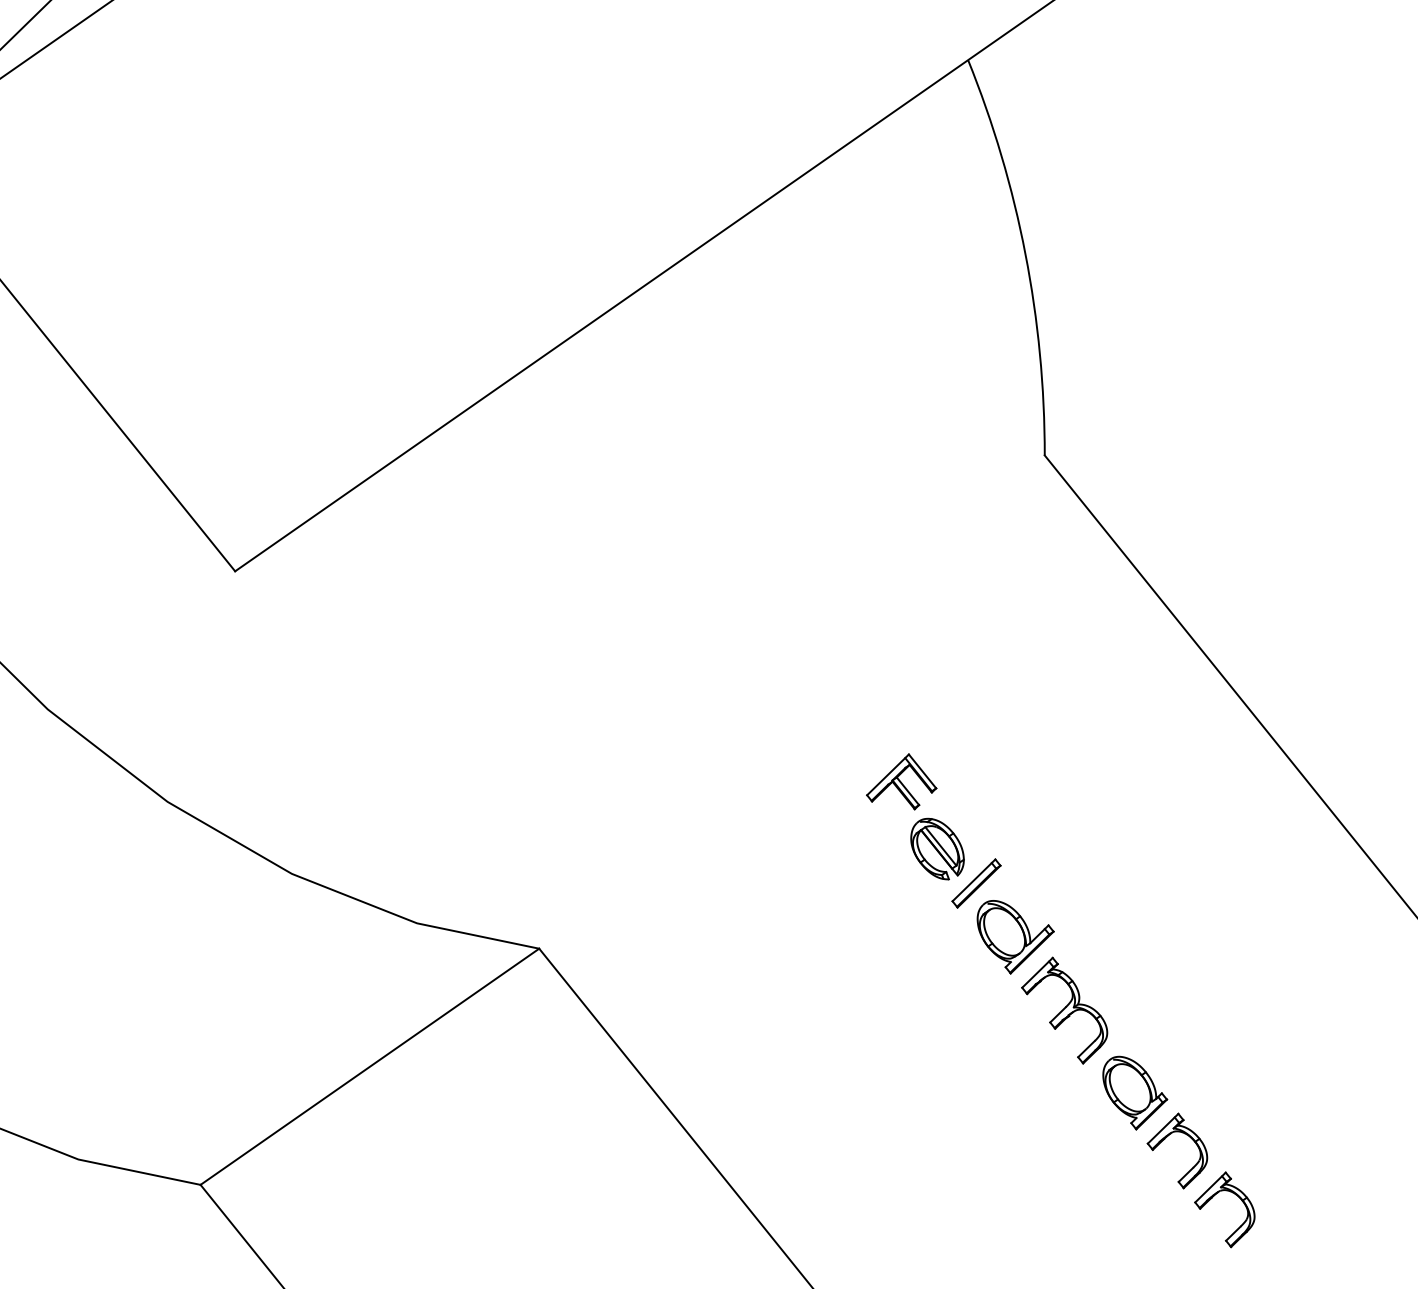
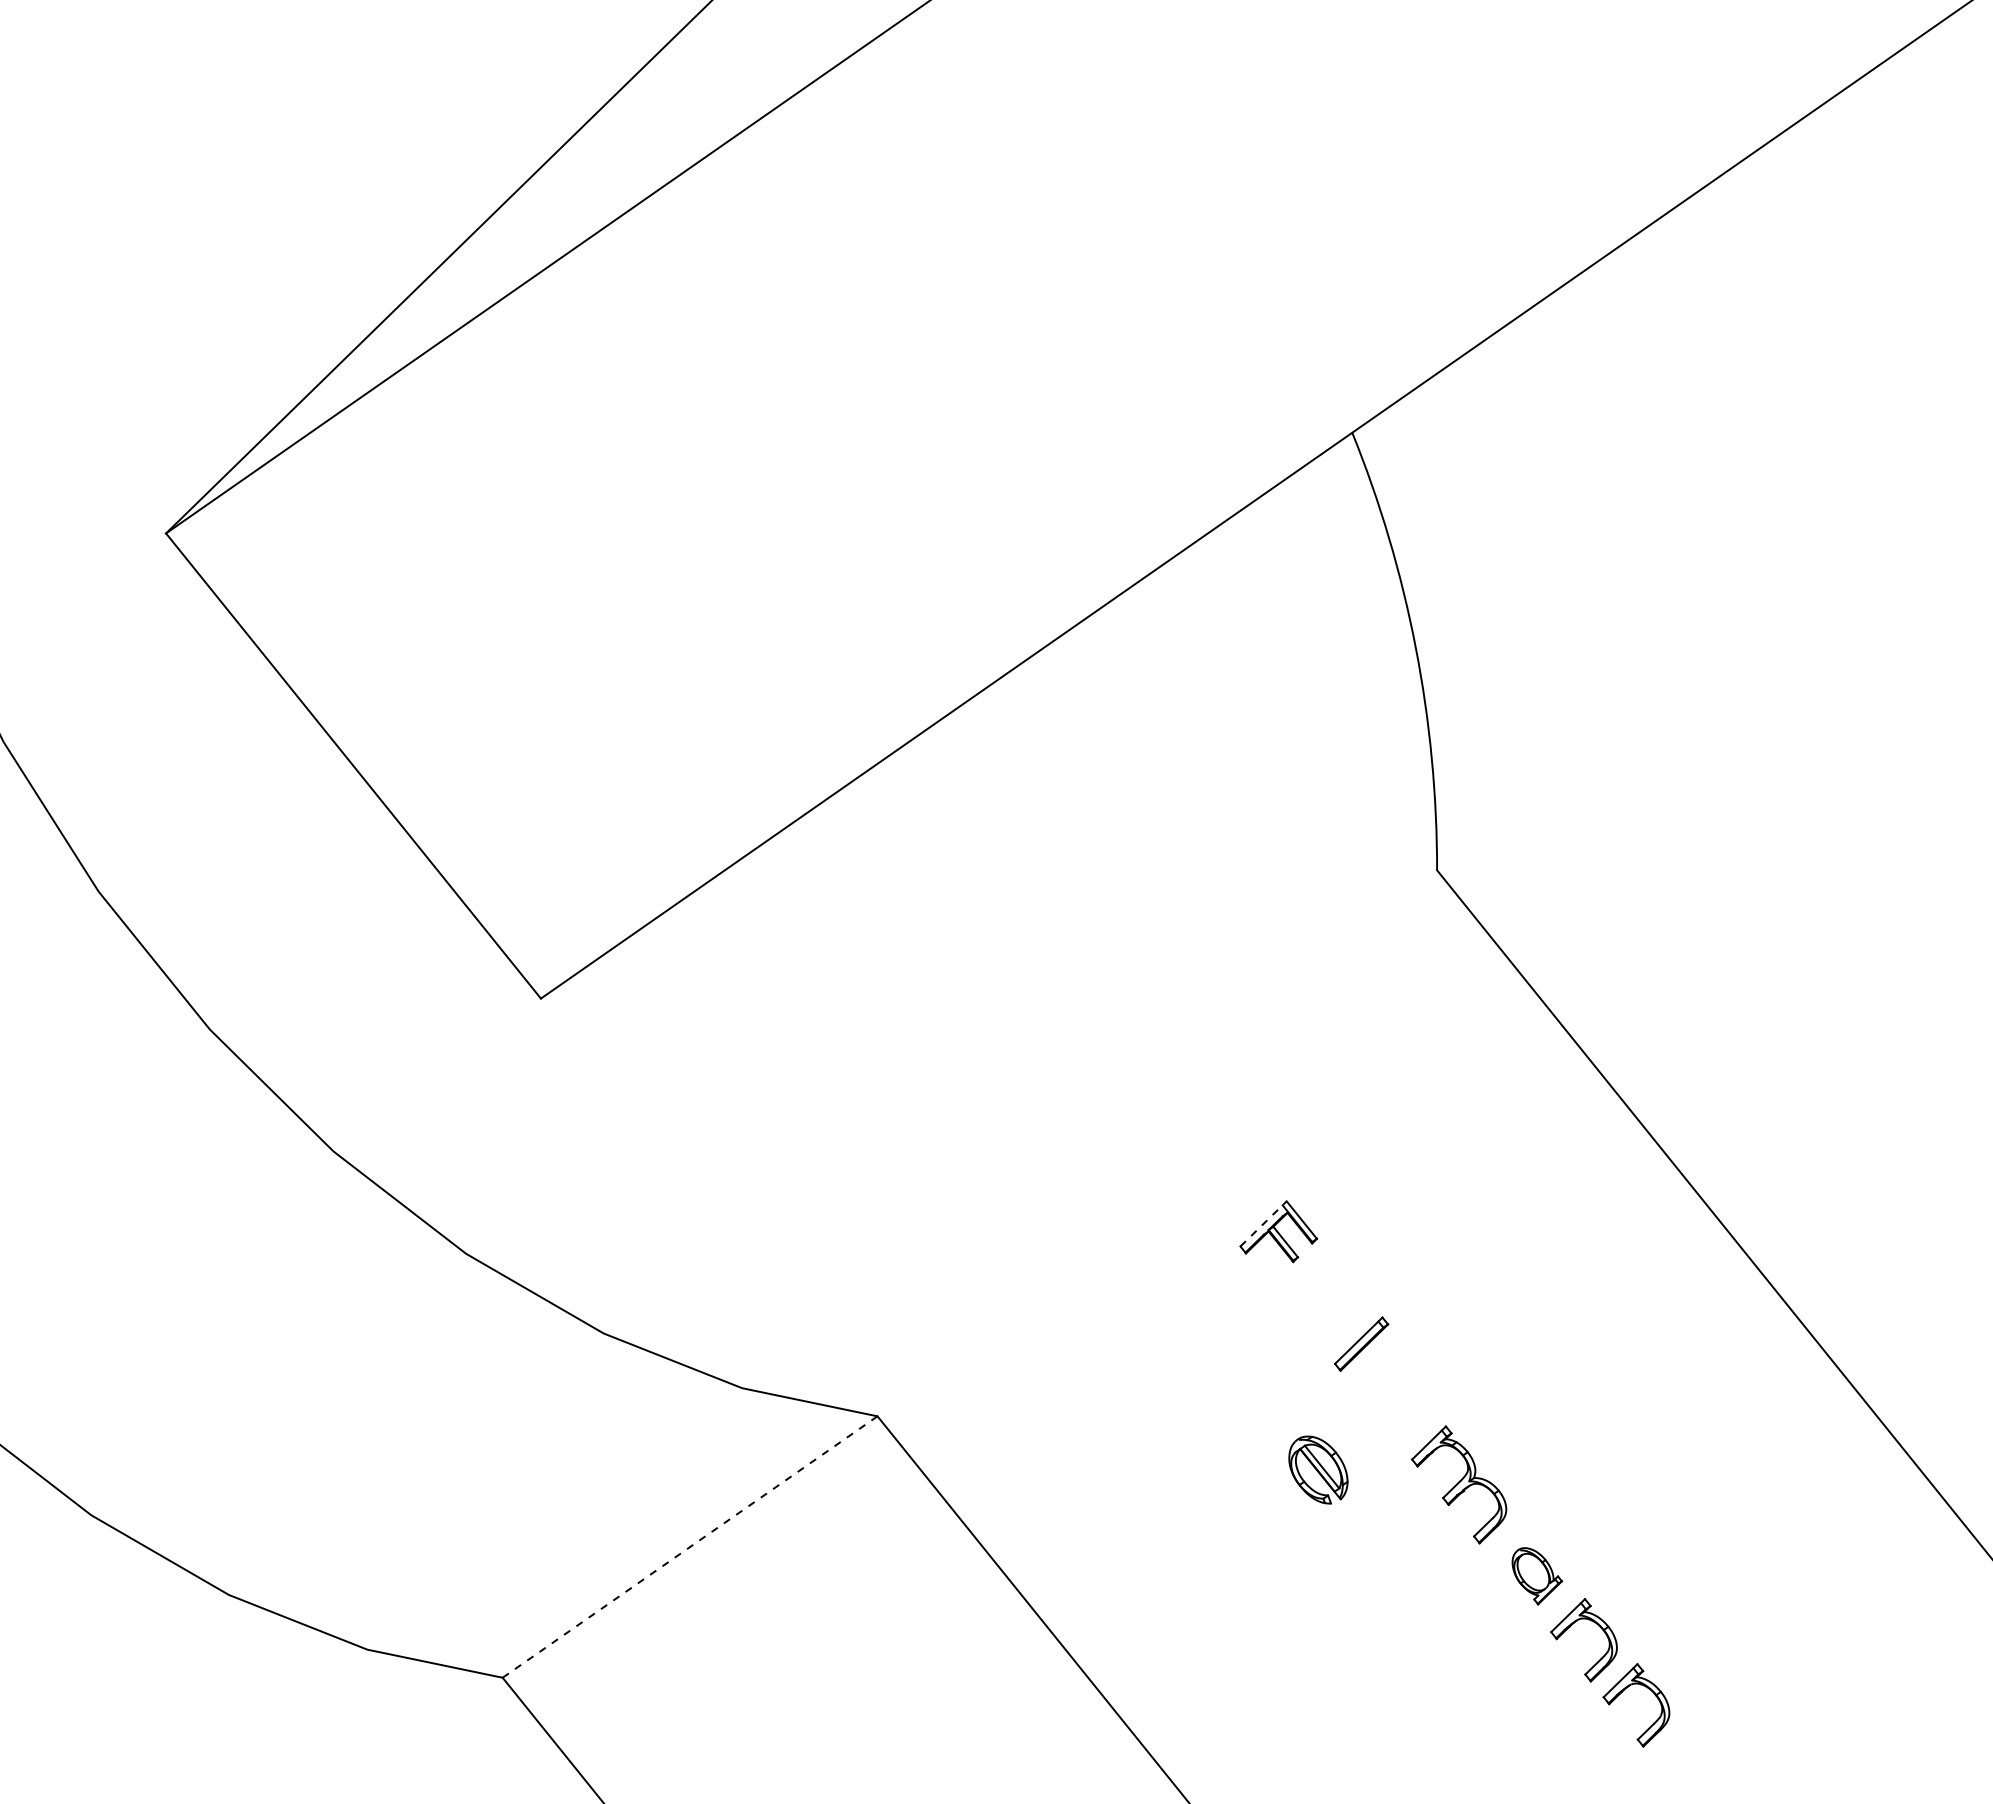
line: (887, 774) -> (1263, 1223), solid -> dashed
part: (937, 848) -> (1318, 1469), moved
part: (1015, 937) -> (1404, 1403), removed
line: (370, 1067) -> (690, 1547), solid -> dashed
part: (1135, 1093) -> (1537, 1576), size x0.7

